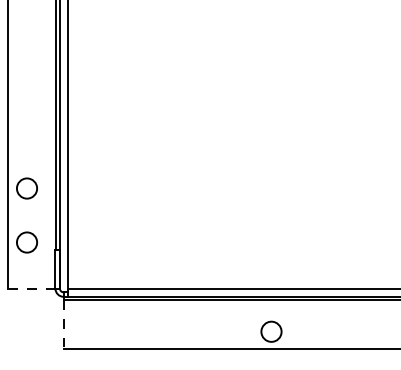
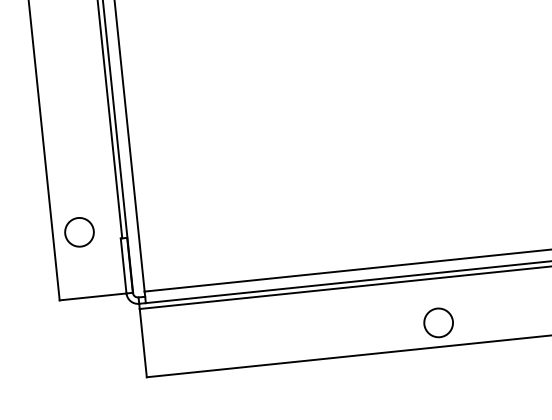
circle: (26, 188) -> (70, 155), removed
line: (31, 288) -> (92, 296), dashed -> solid
line: (63, 325) -> (143, 344), dashed -> solid

